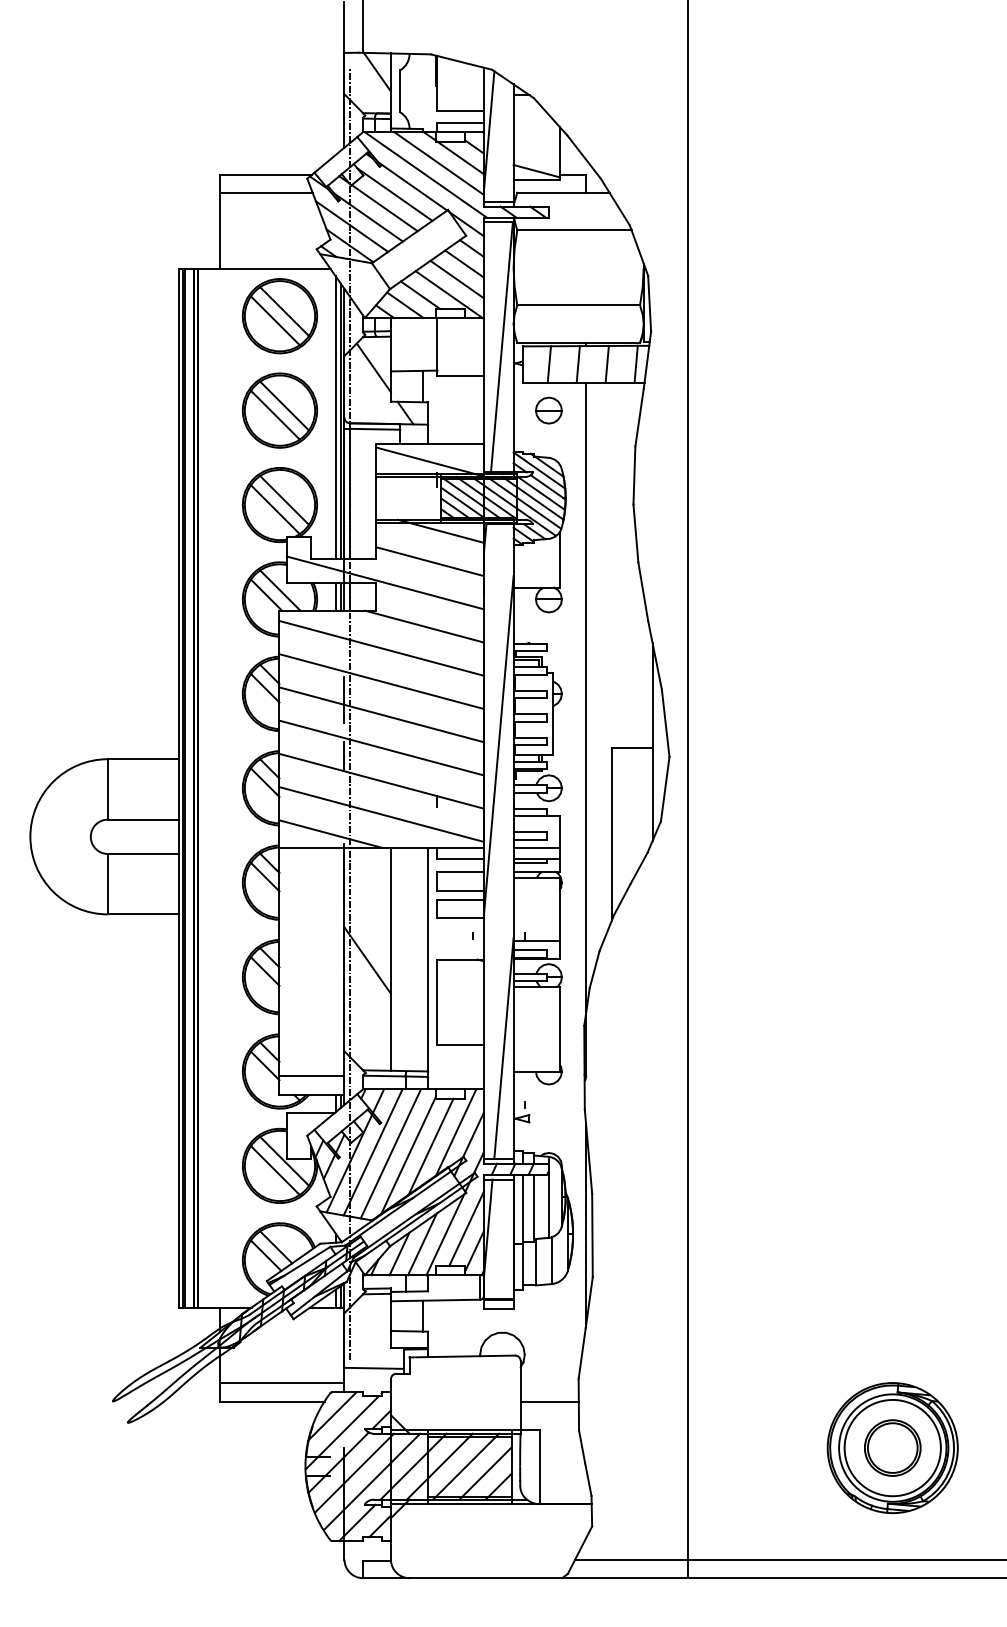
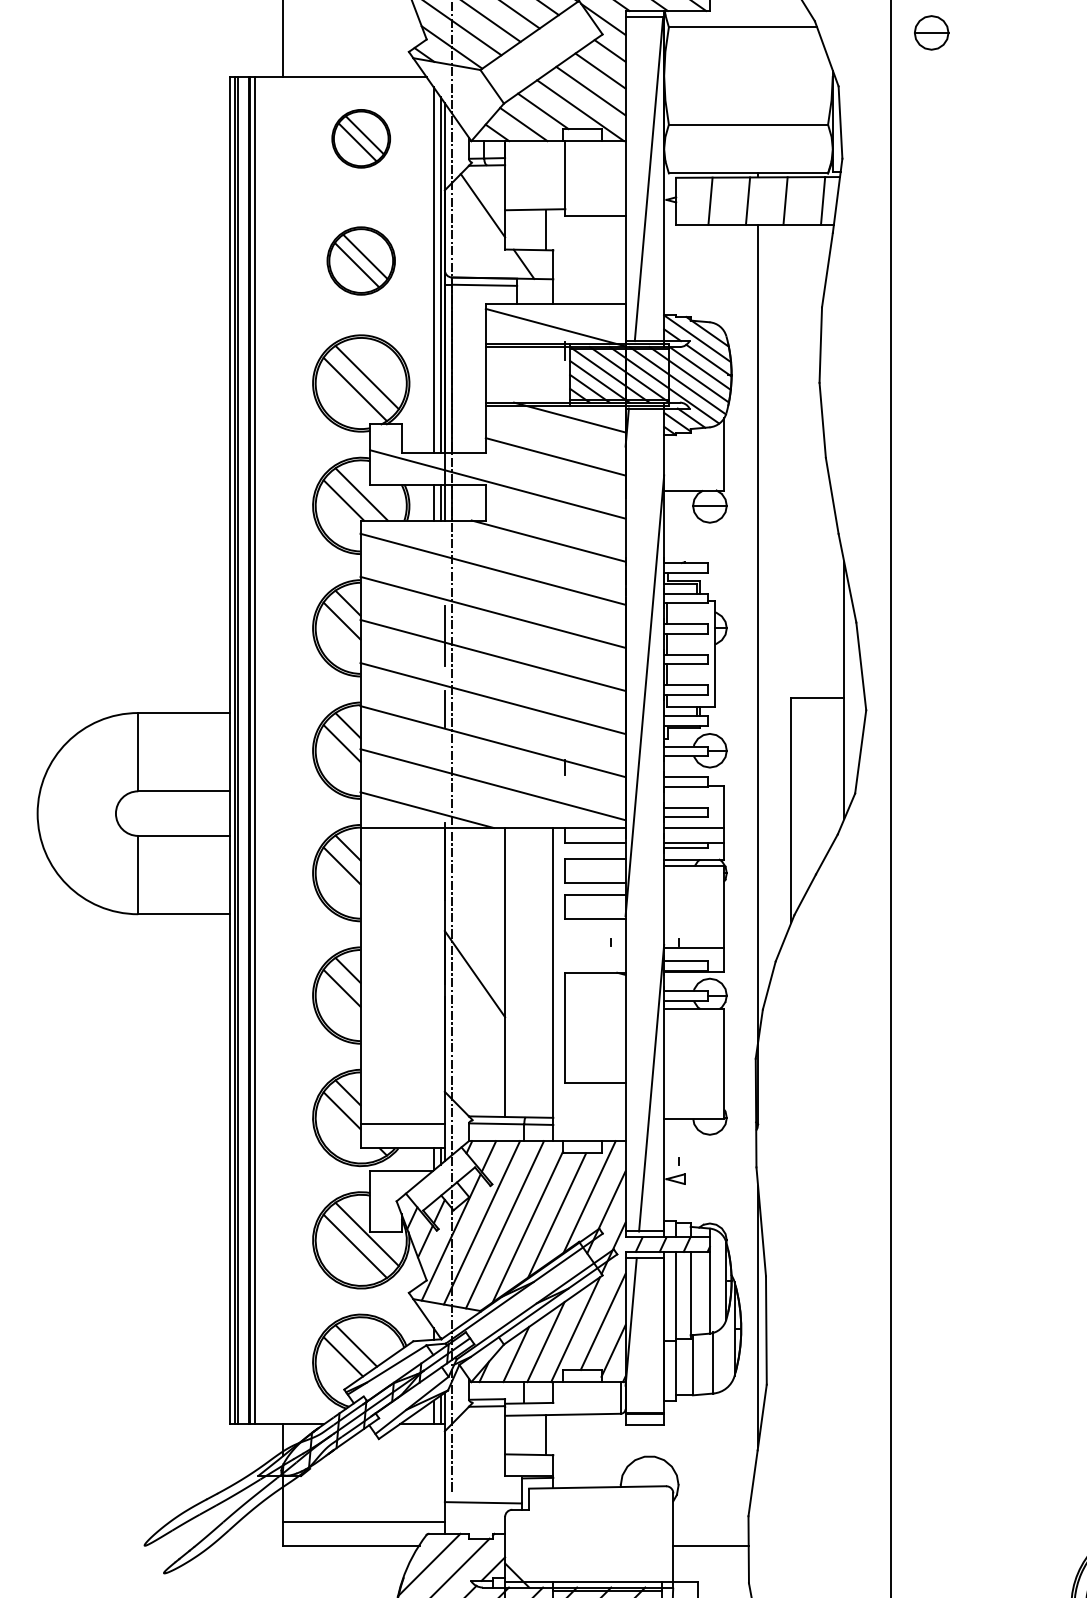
part: (279, 316) -> (360, 139), size x0.6
part: (279, 410) -> (360, 260), size x0.7
part: (548, 410) -> (931, 32), moved

